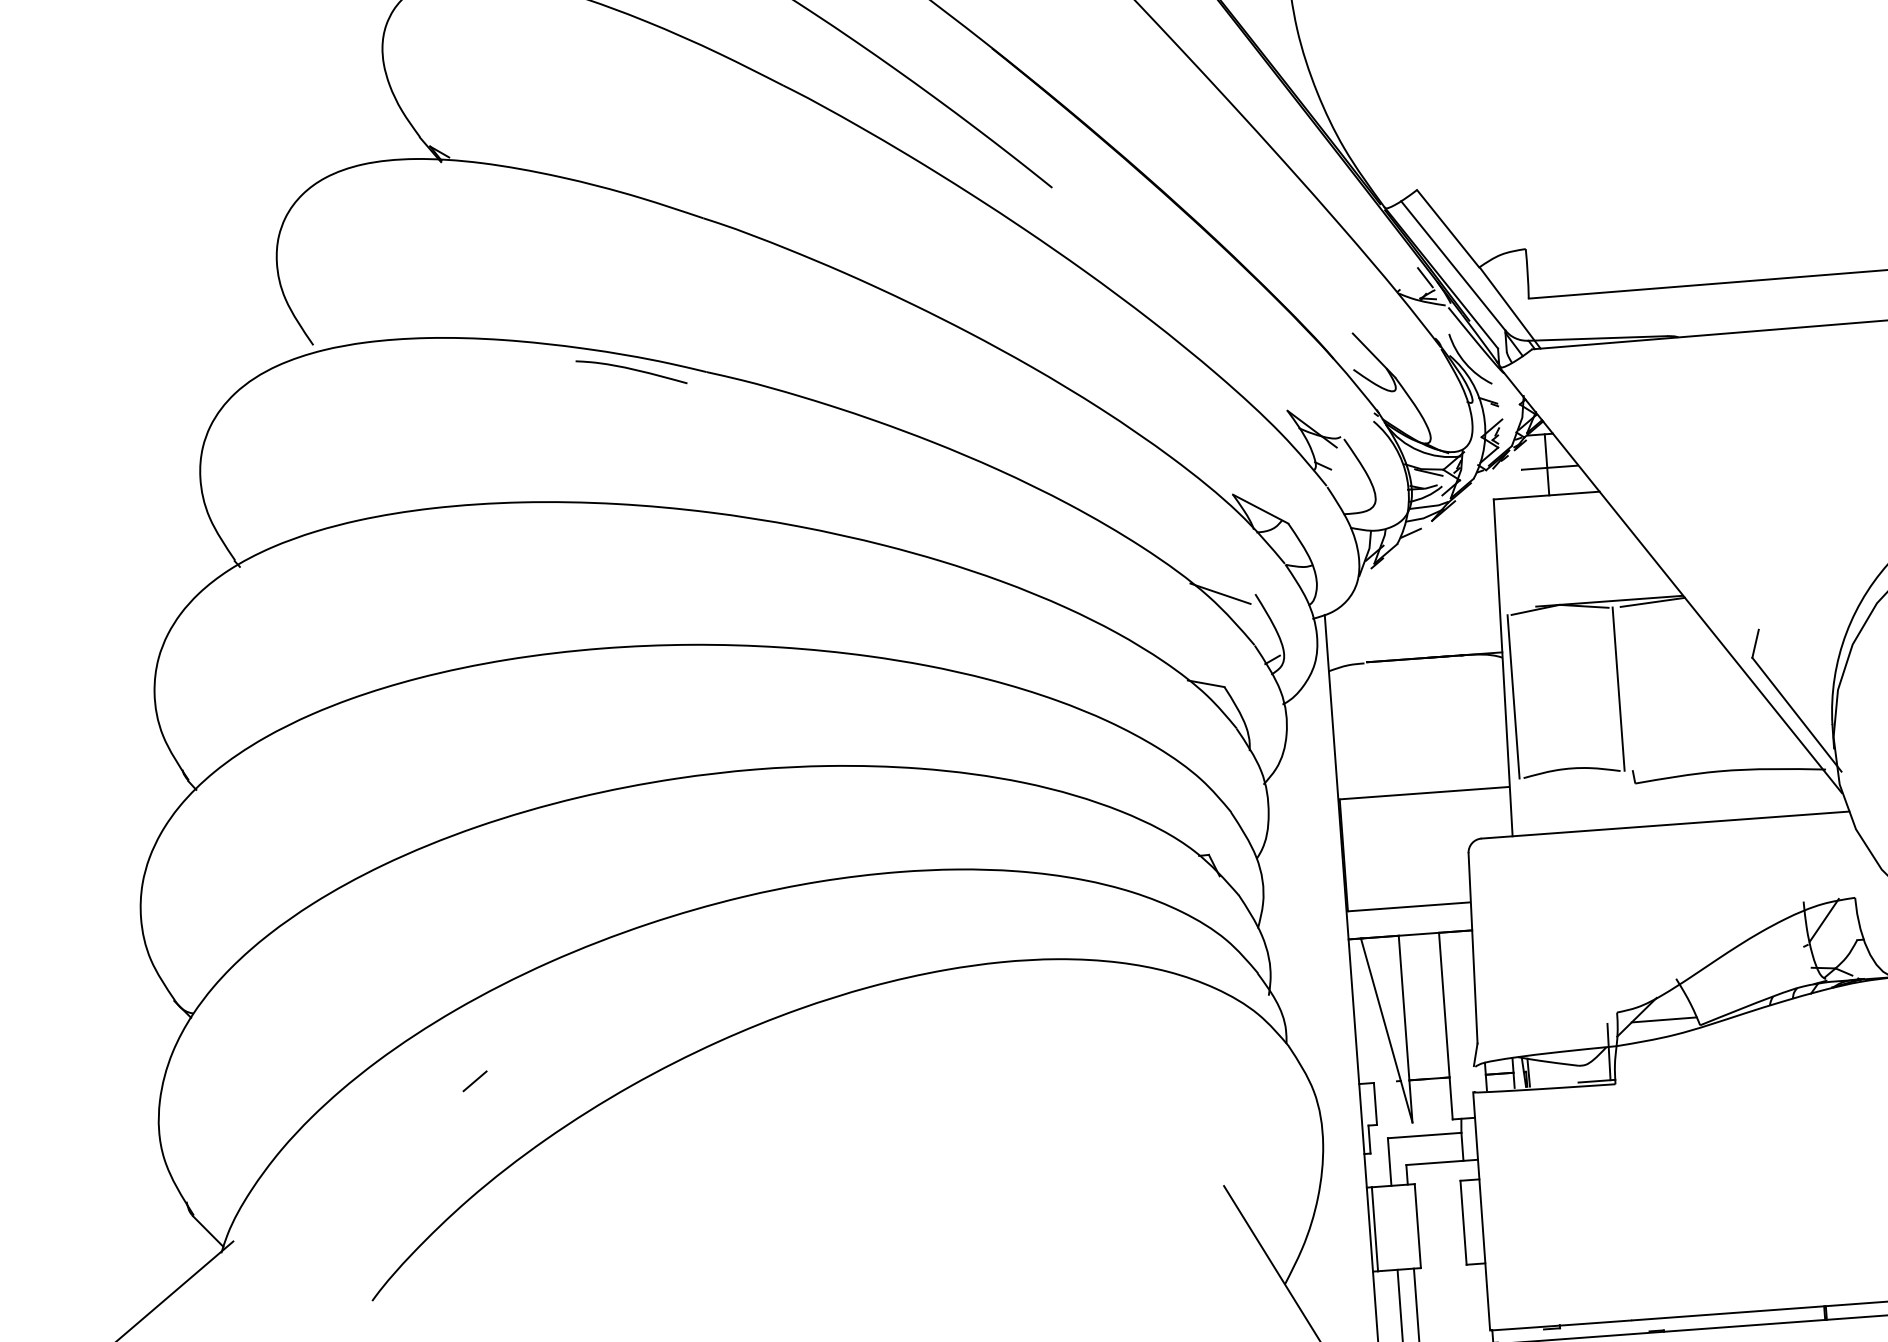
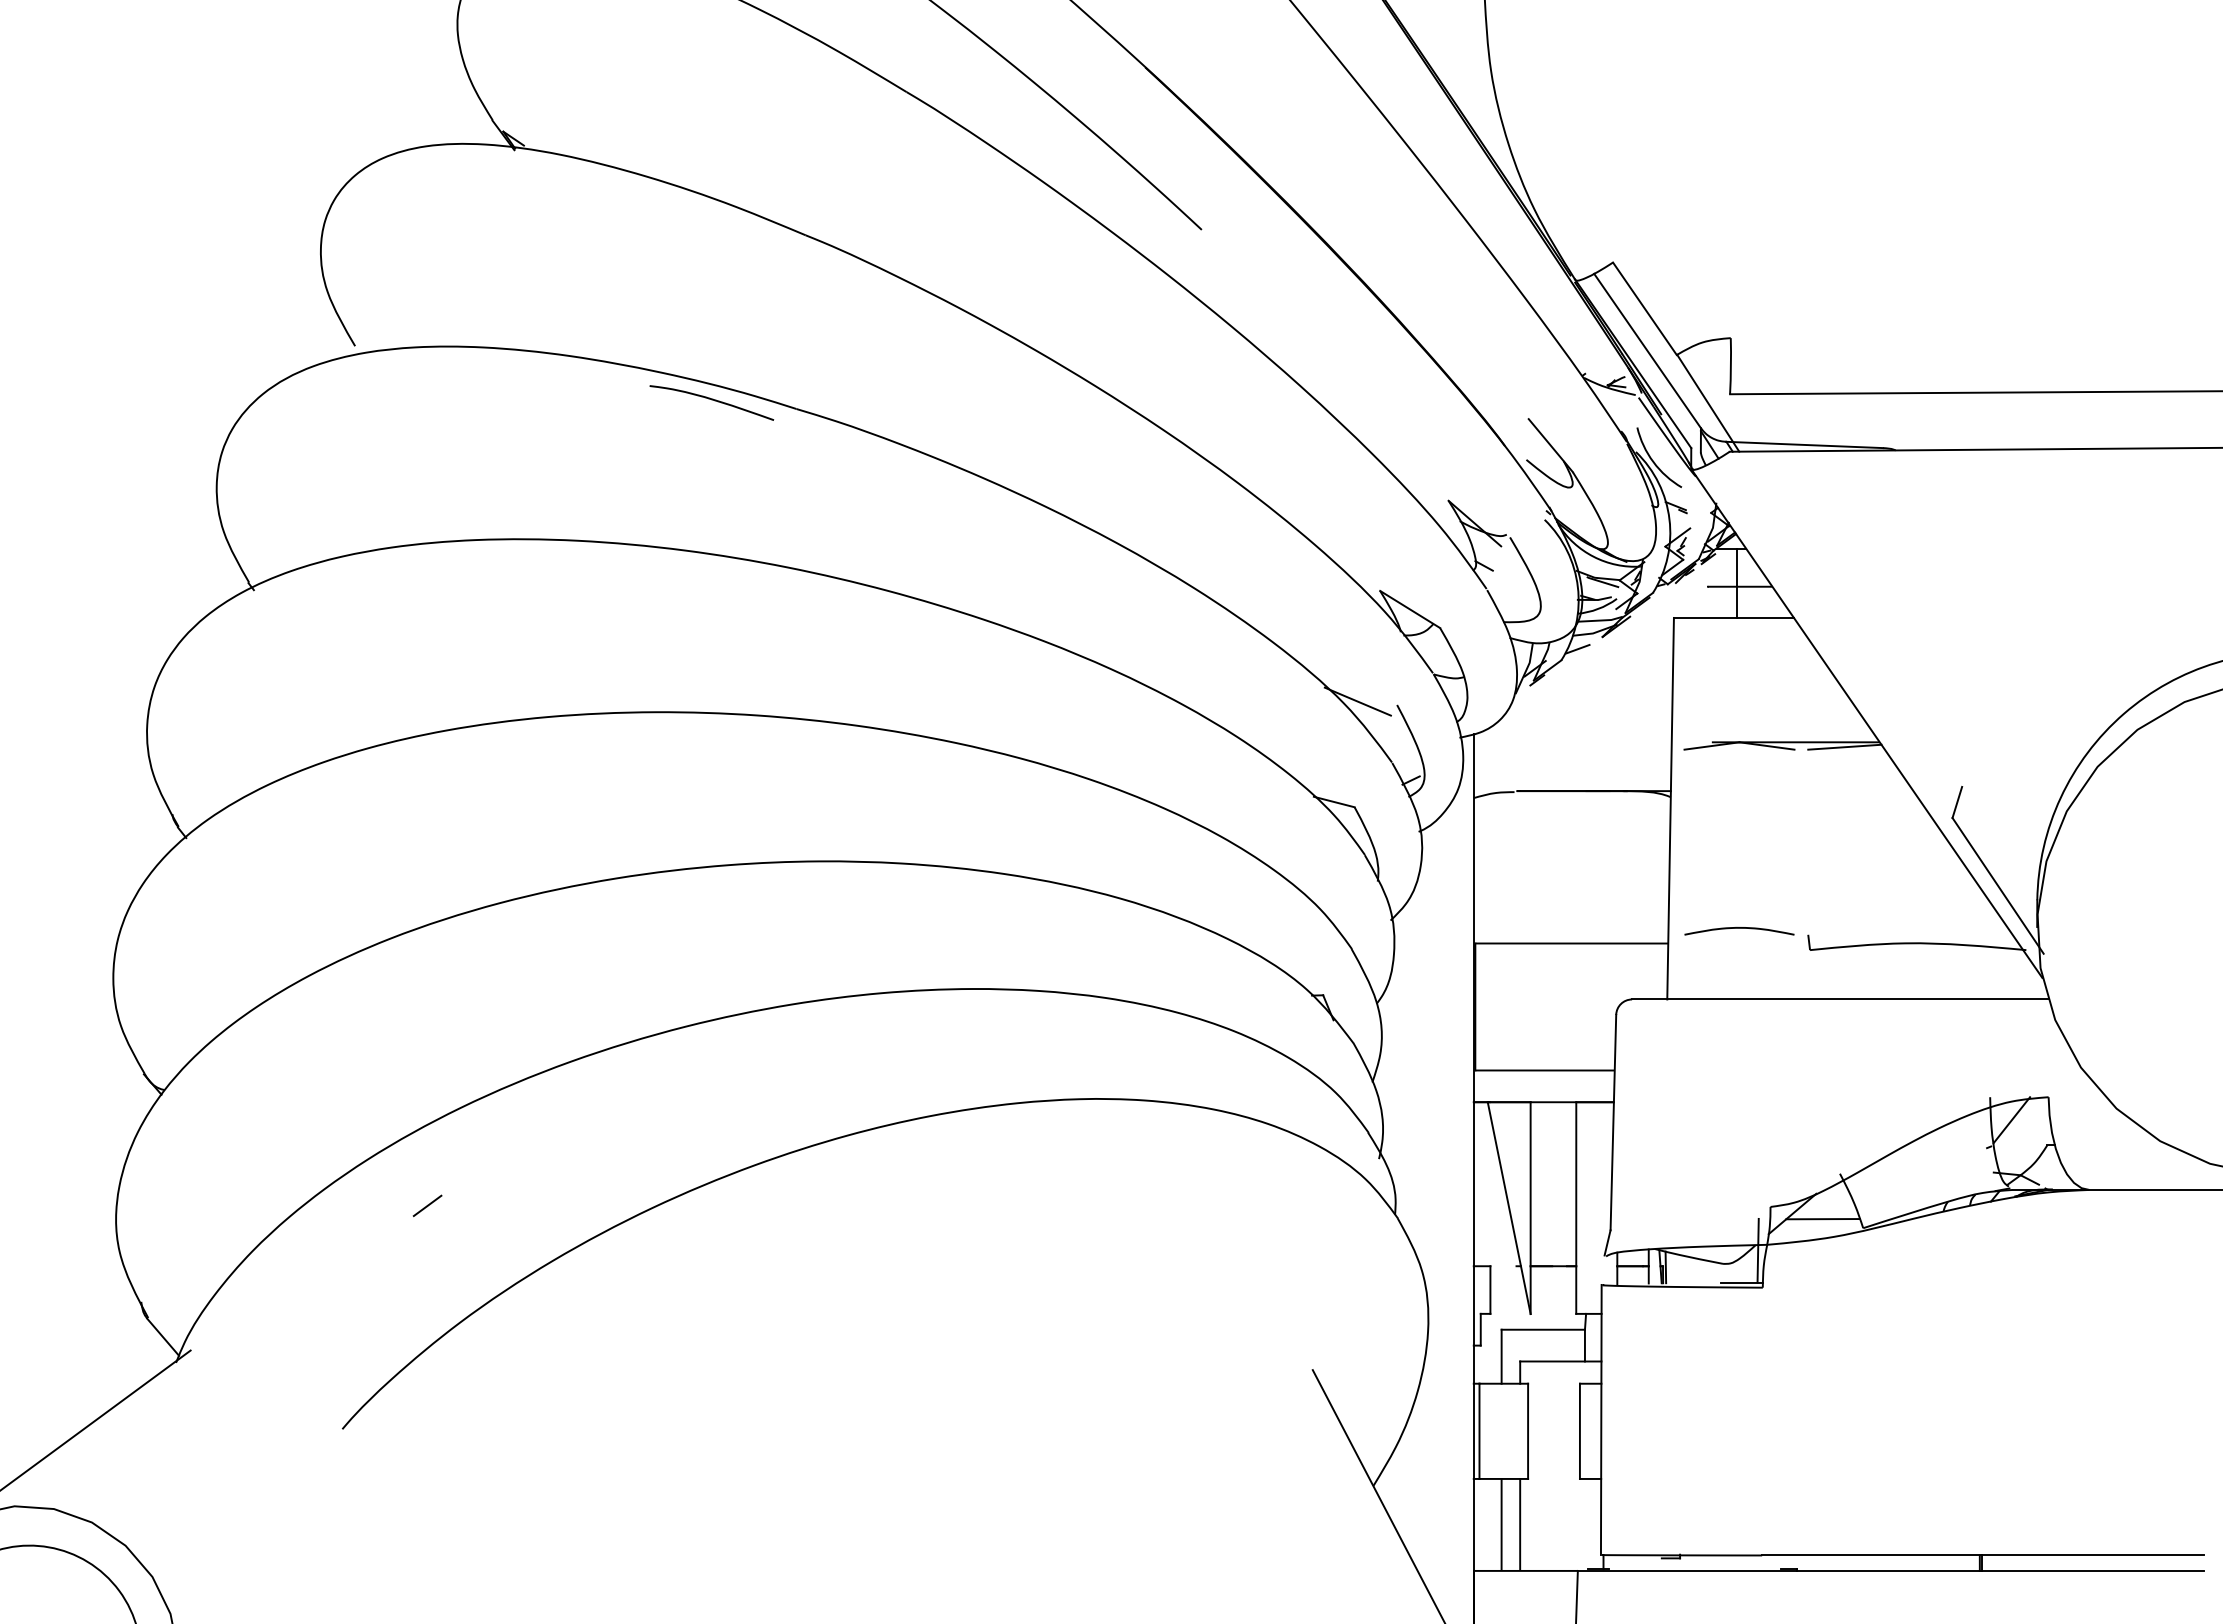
line: (1424, 277) -> (1614, 361), removed
line: (1618, 688) -> (1799, 841), removed
line: (1513, 696) -> (1679, 841), removed
line: (474, 1080) -> (427, 1205), moved

